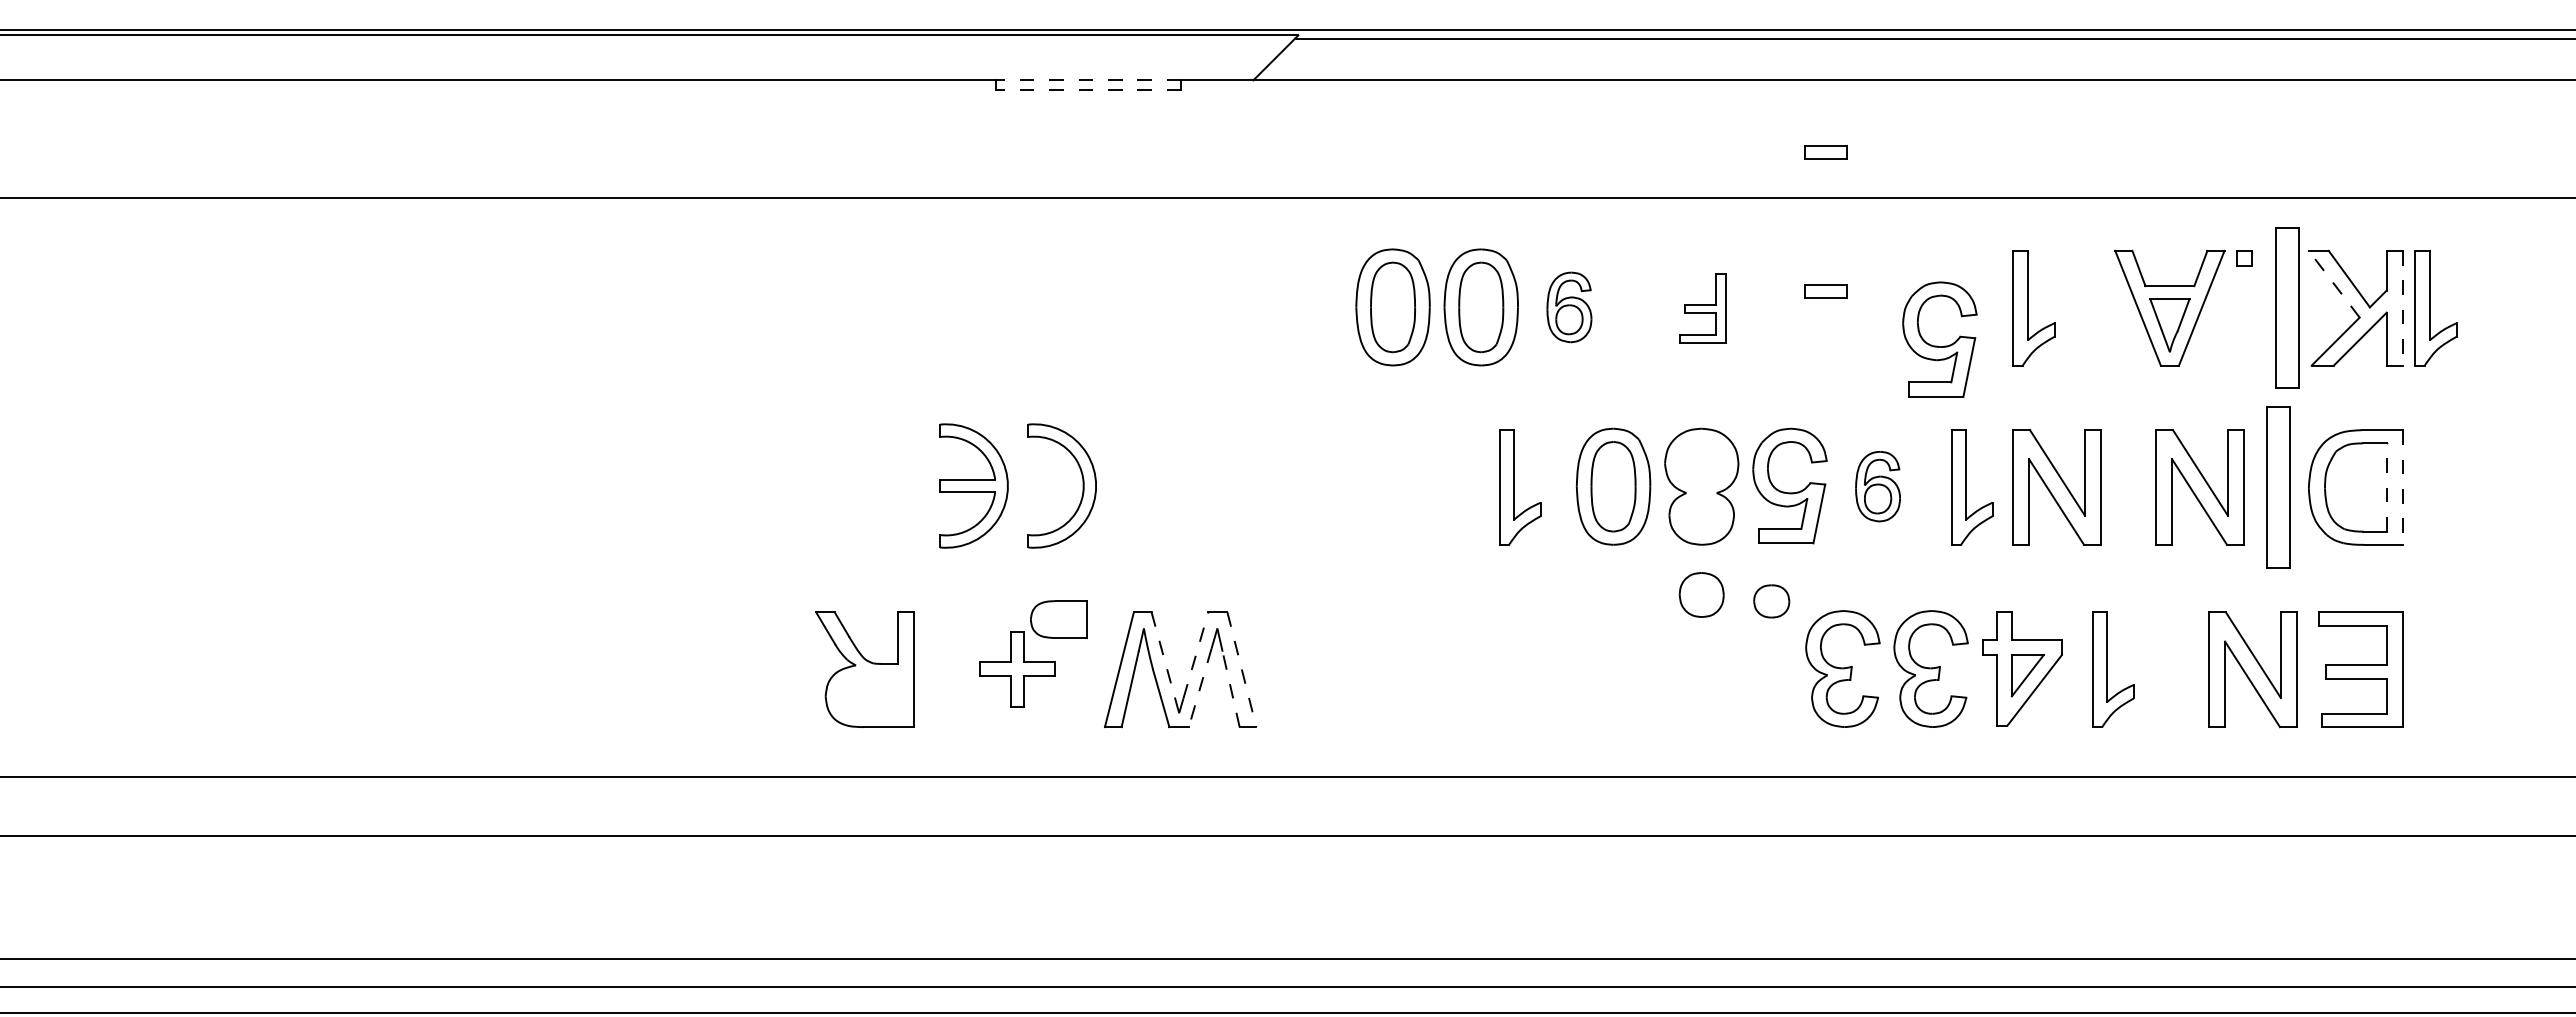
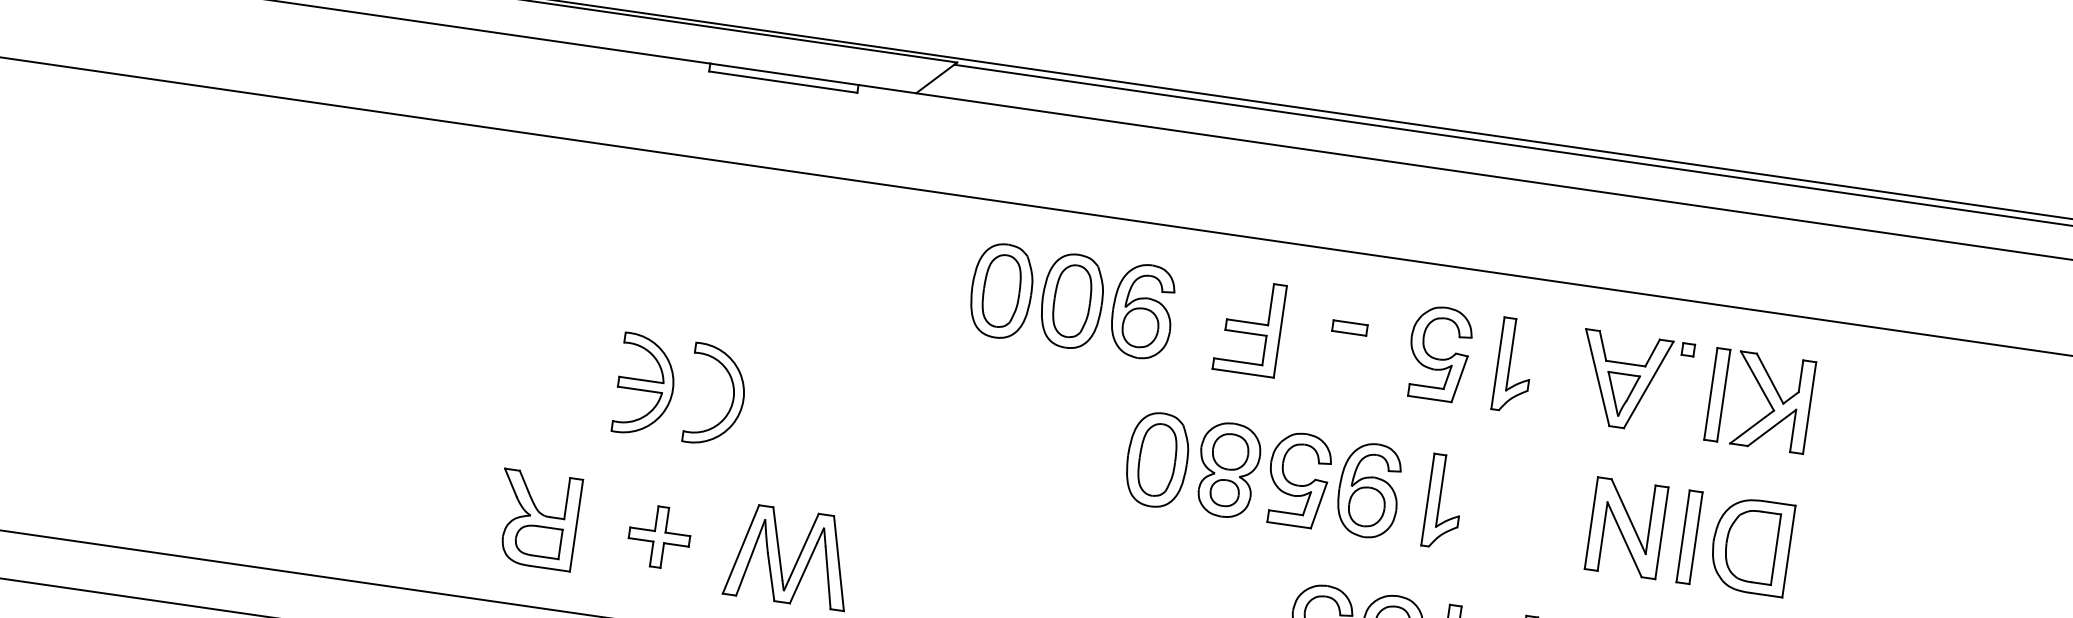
line: (1088, 80) -> (784, 74), dashed -> solid
line: (1088, 90) -> (783, 82), dashed -> solid
part: (1825, 152) -> (1365, 216), removed
line: (2334, 284) -> (1757, 381), dashed -> solid
part: (1569, 307) -> (1142, 311), size x1.67
part: (1702, 308) -> (1249, 327), size x1.67
part: (2287, 308) -> (1717, 395), size x0.71
line: (2402, 308) -> (1809, 408), dashed -> solid
part: (2435, 308) -> (1835, 412), removed
part: (1937, 345) -> (1436, 357), moved
part: (1877, 486) -> (1368, 490), size x1.67
part: (1520, 487) -> (1082, 449), removed
part: (2056, 487) -> (1511, 511), removed
part: (2278, 487) -> (1689, 537), size x0.71
line: (2386, 487) -> (1775, 549), dashed -> solid
line: (2402, 488) -> (1788, 552), dashed -> solid
part: (1701, 594) -> (1230, 451), moved
part: (1771, 601) -> (1224, 493), moved
part: (1058, 619) -> (538, 541), moved
line: (1195, 655) -> (803, 546), dashed -> solid
line: (1163, 656) -> (777, 543), dashed -> solid
line: (1242, 670) -> (839, 564), dashed -> solid
line: (1200, 687) -> (803, 572), dashed -> solid
line: (1231, 689) -> (828, 578), dashed -> solid

